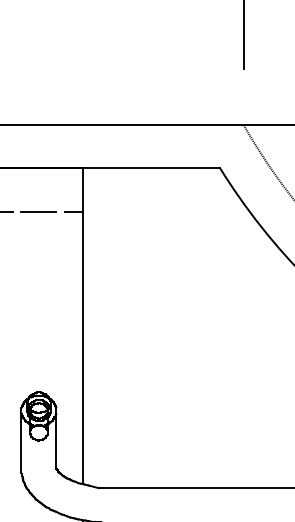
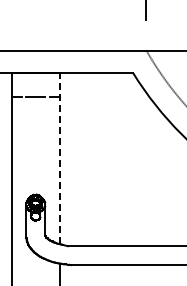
line: (82, 325) -> (59, 158), solid -> dashed

